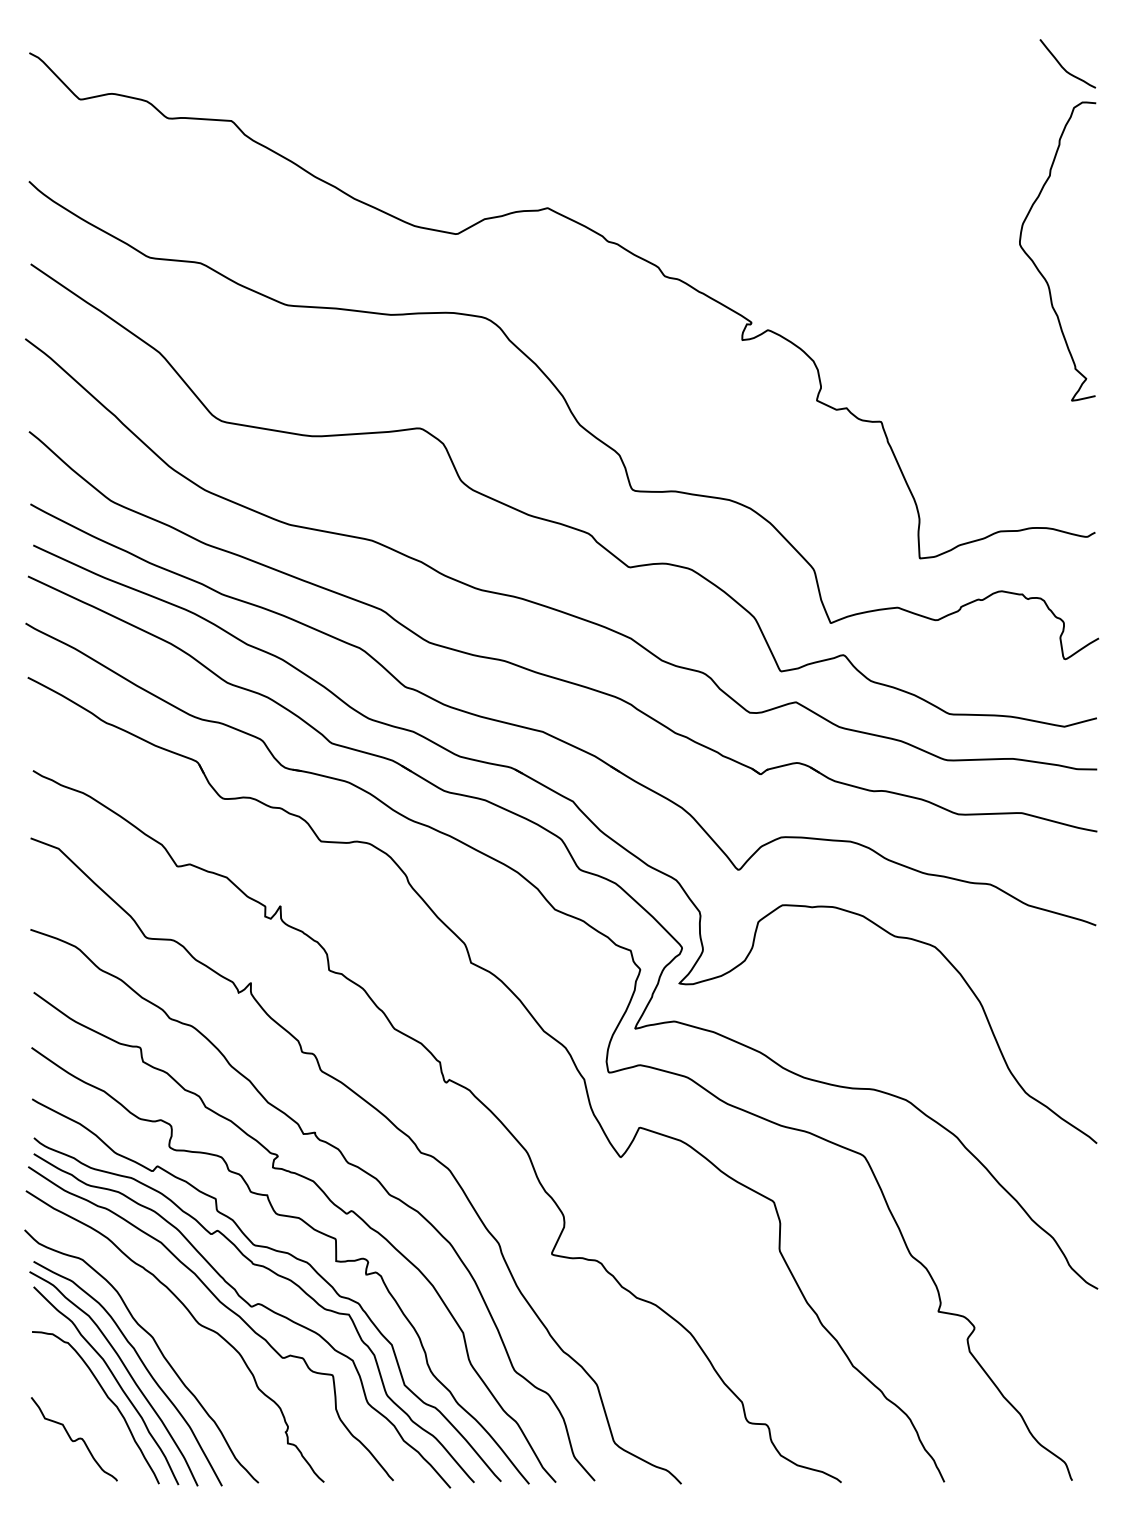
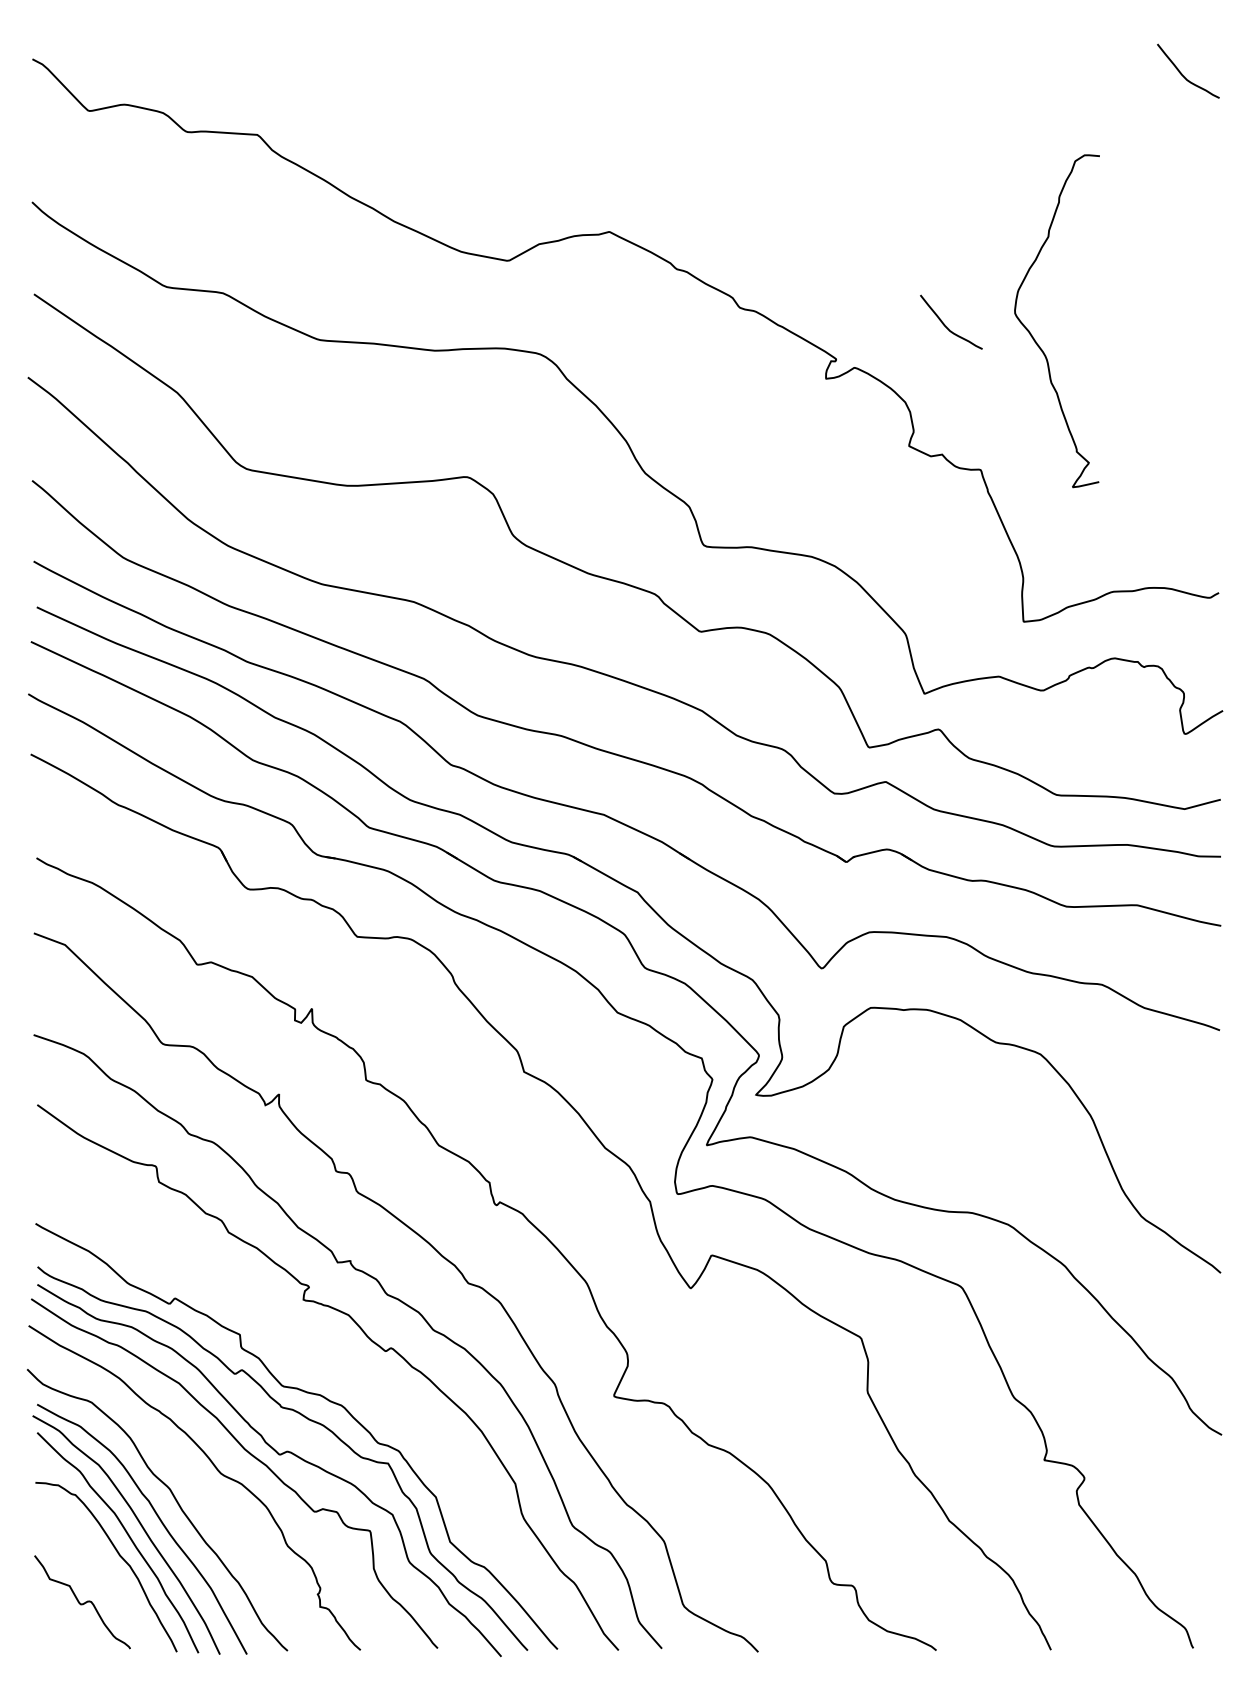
curve: (1036, 265) -> (1033, 336), moved
curve: (849, 291) -> (945, 324), added
curve: (308, 1226) -> (343, 1365), removed

